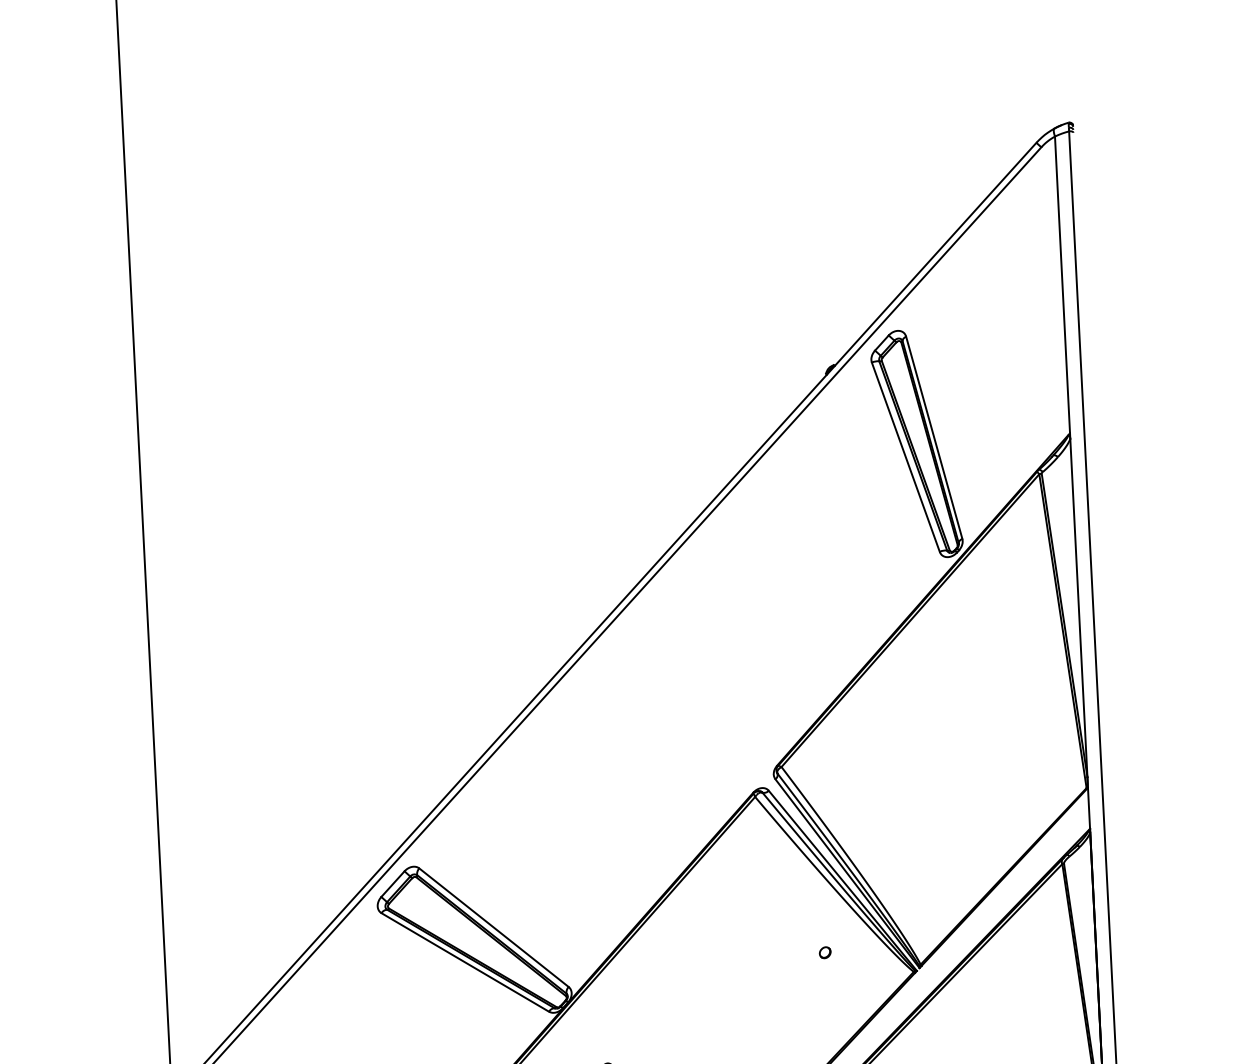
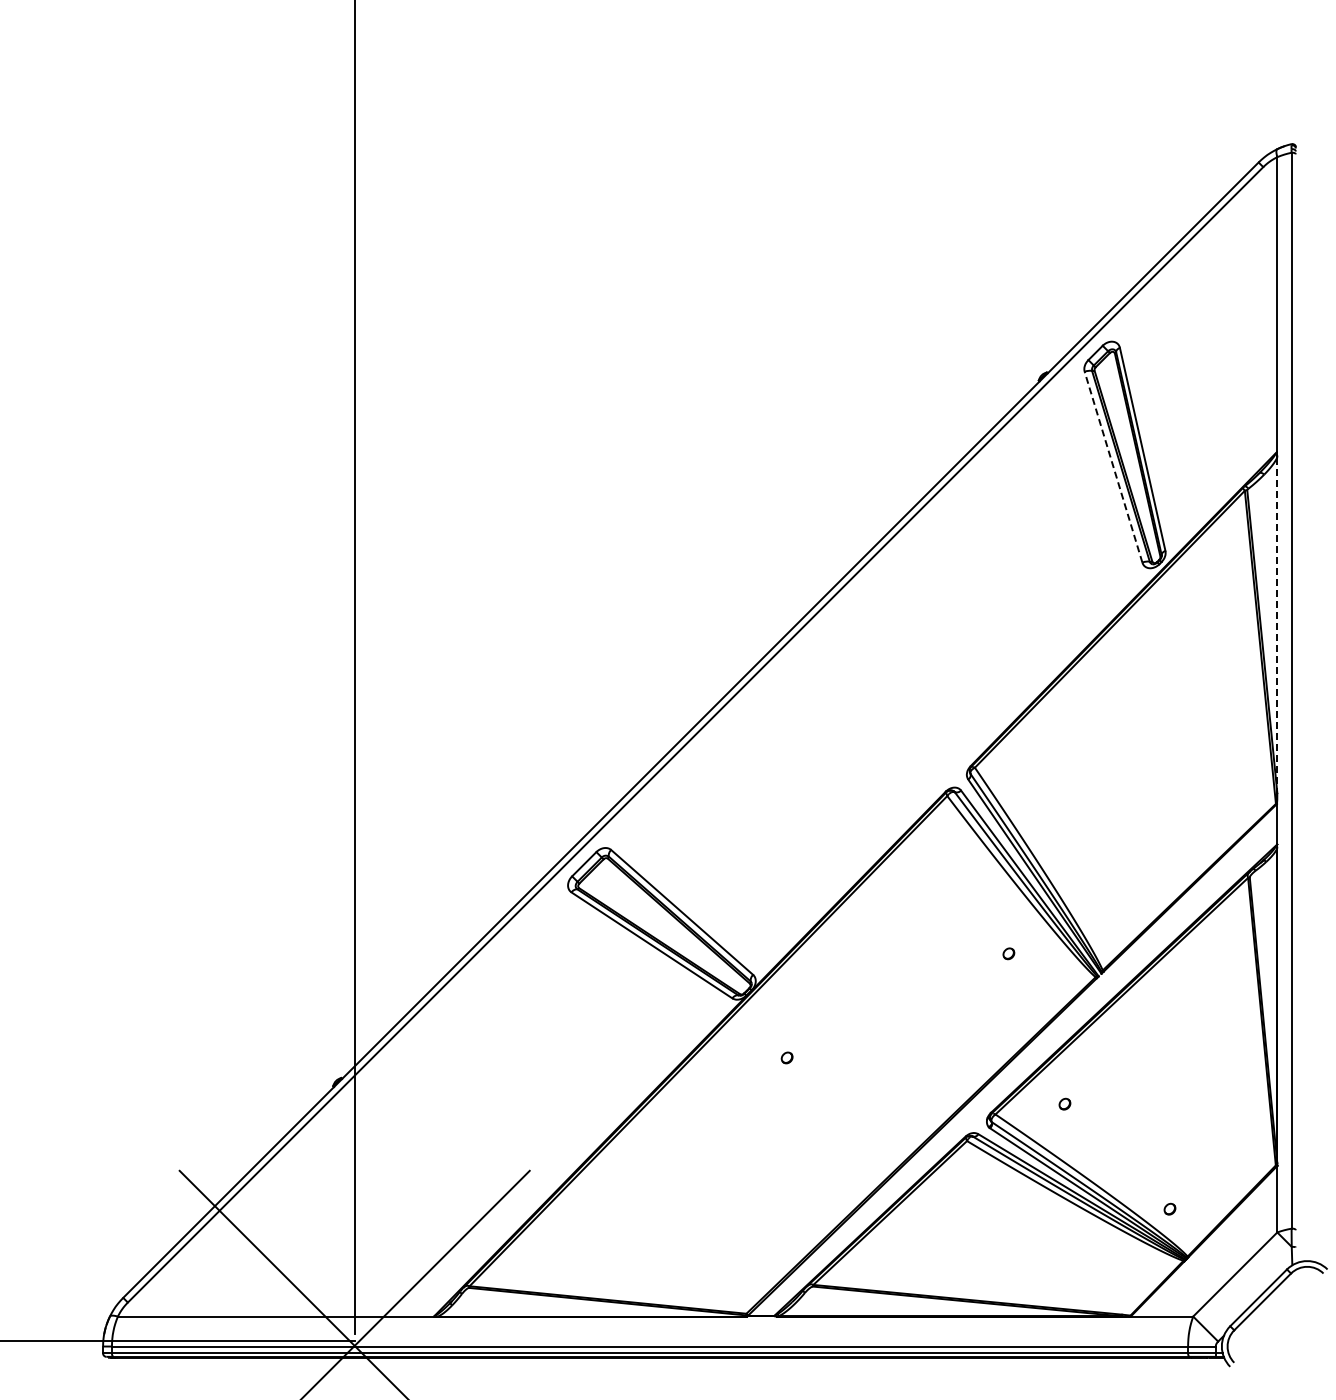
line: (905, 457) -> (1113, 467), solid -> dashed
line: (1079, 608) -> (1277, 625), solid -> dashed

